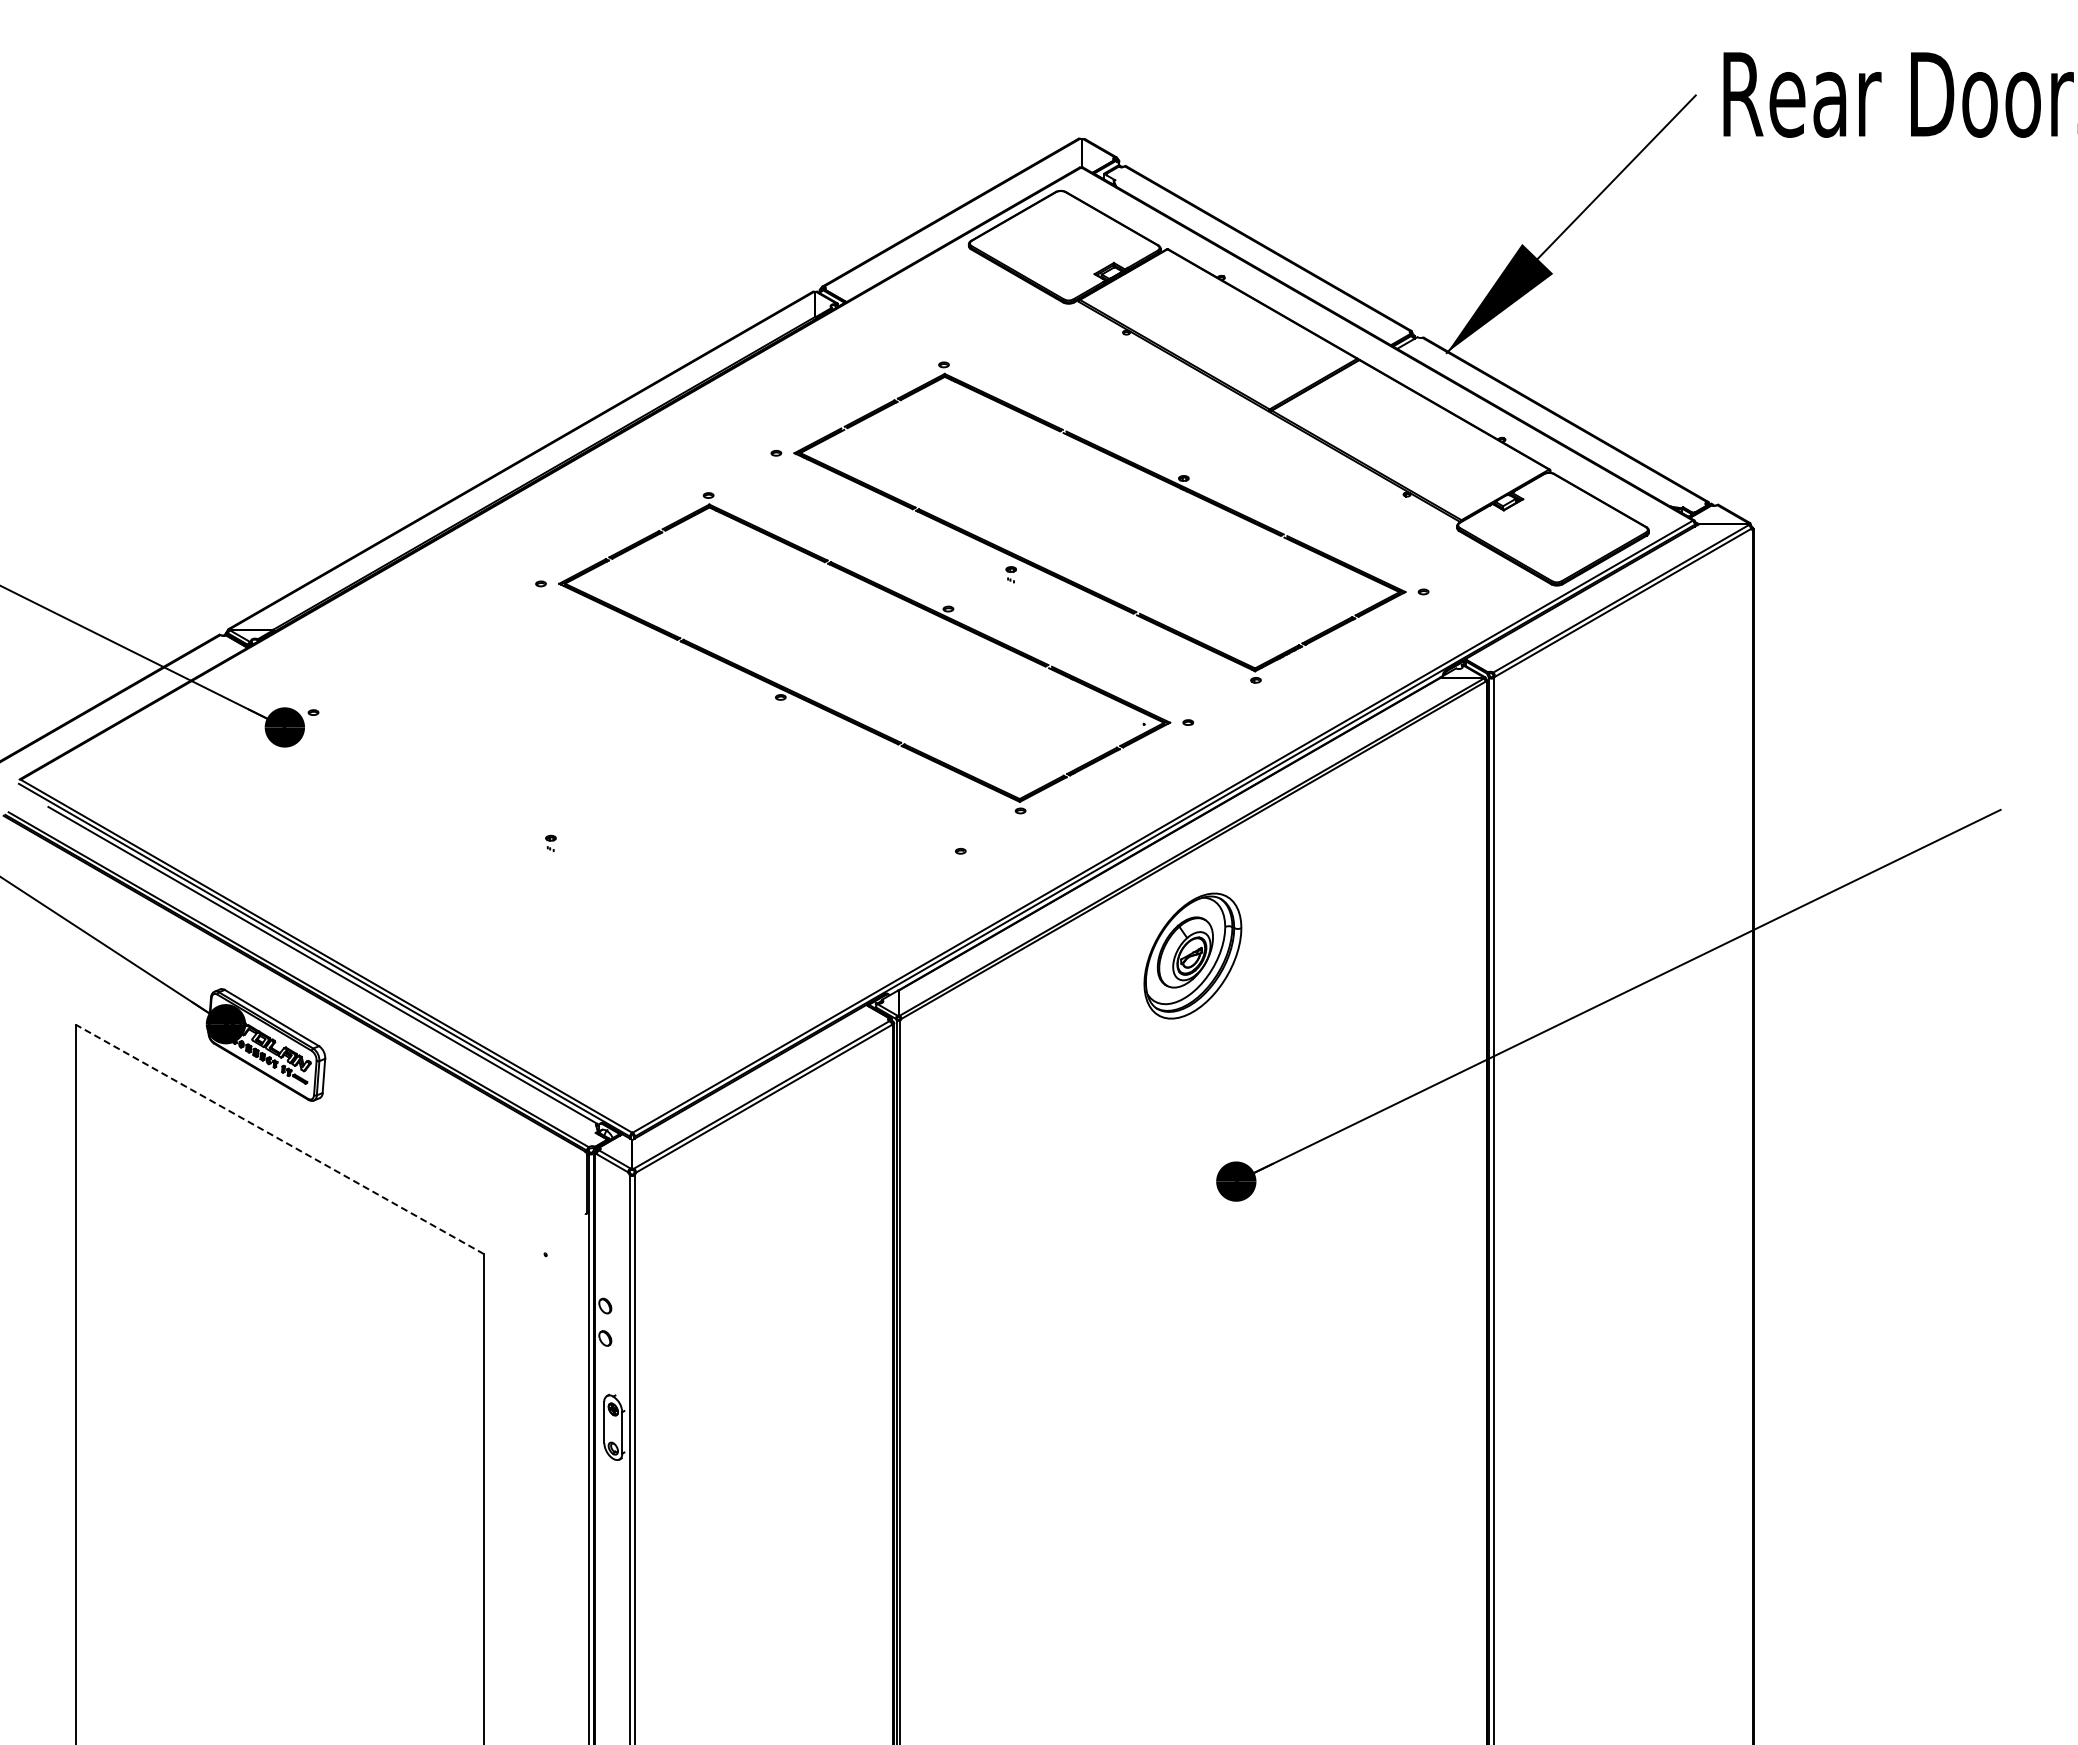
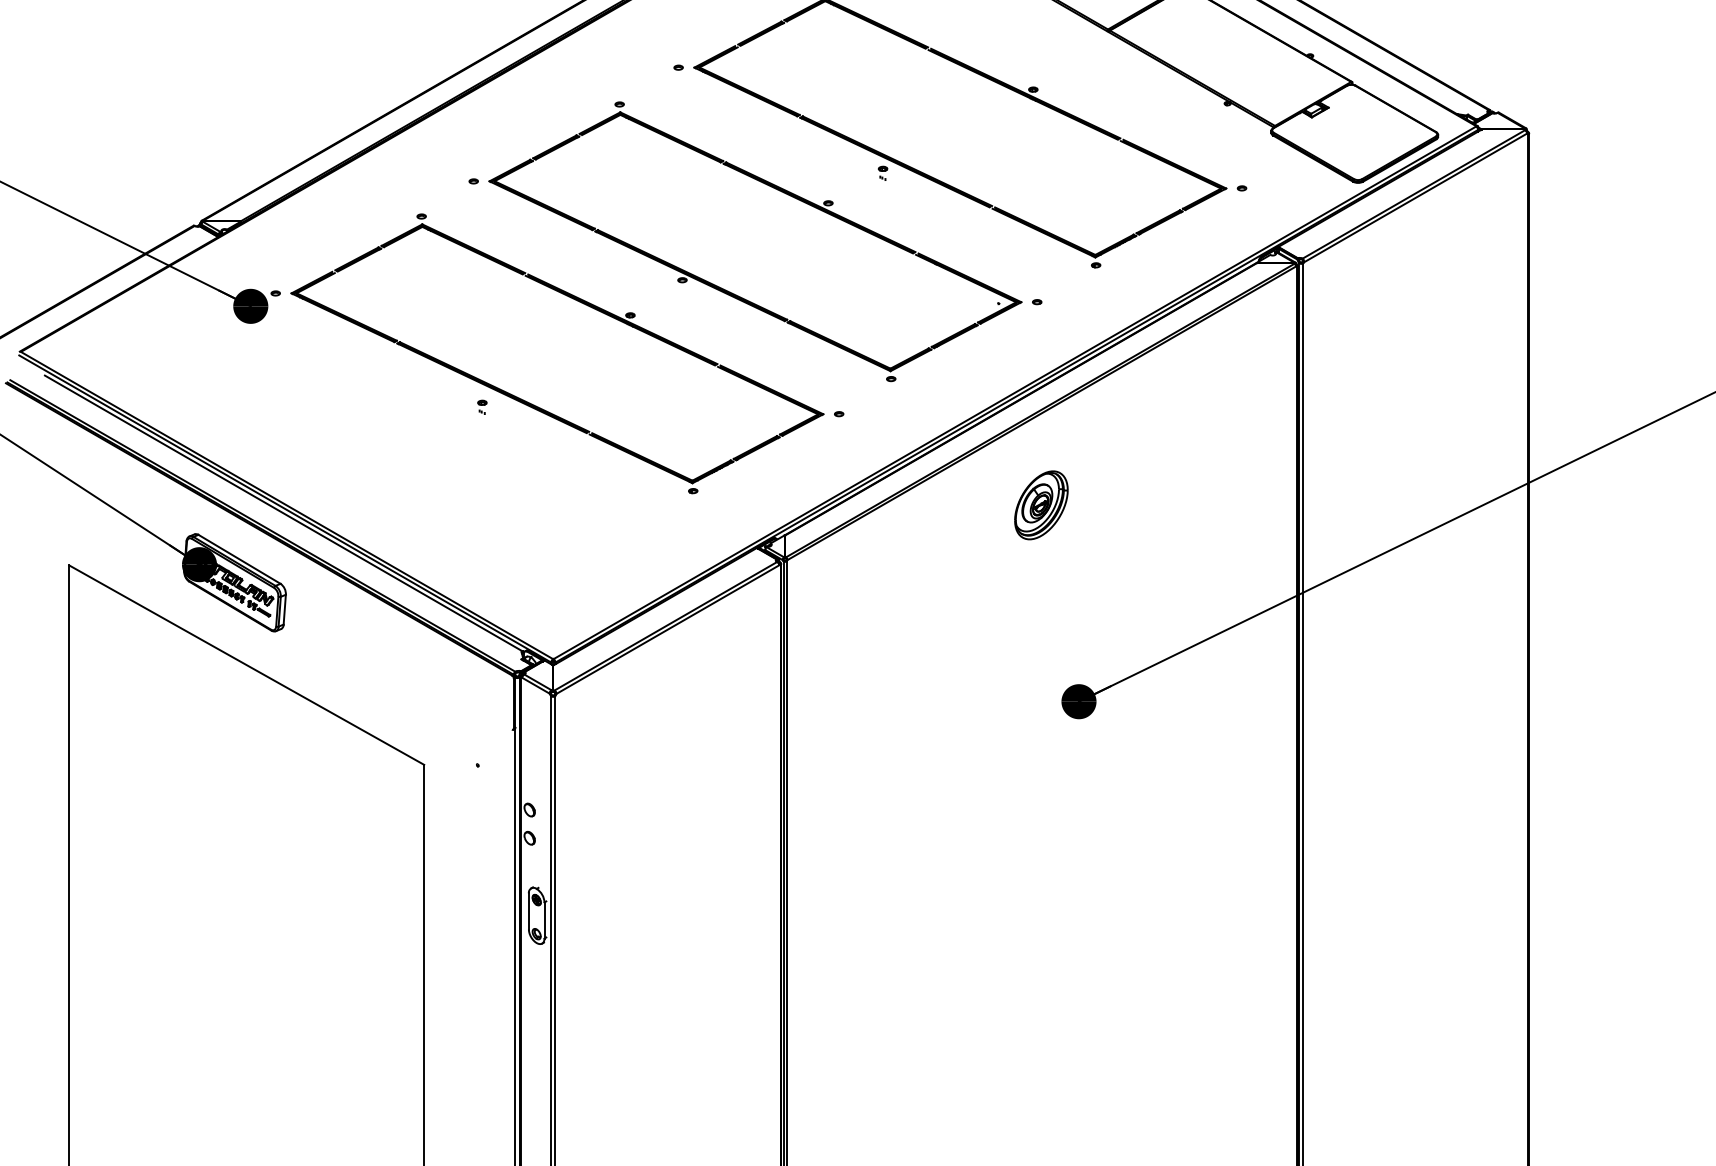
part: (636, 781) -> (556, 353), added
part: (1193, 955) -> (1041, 504), size x0.62
line: (280, 1139) -> (246, 665), dashed -> solid

